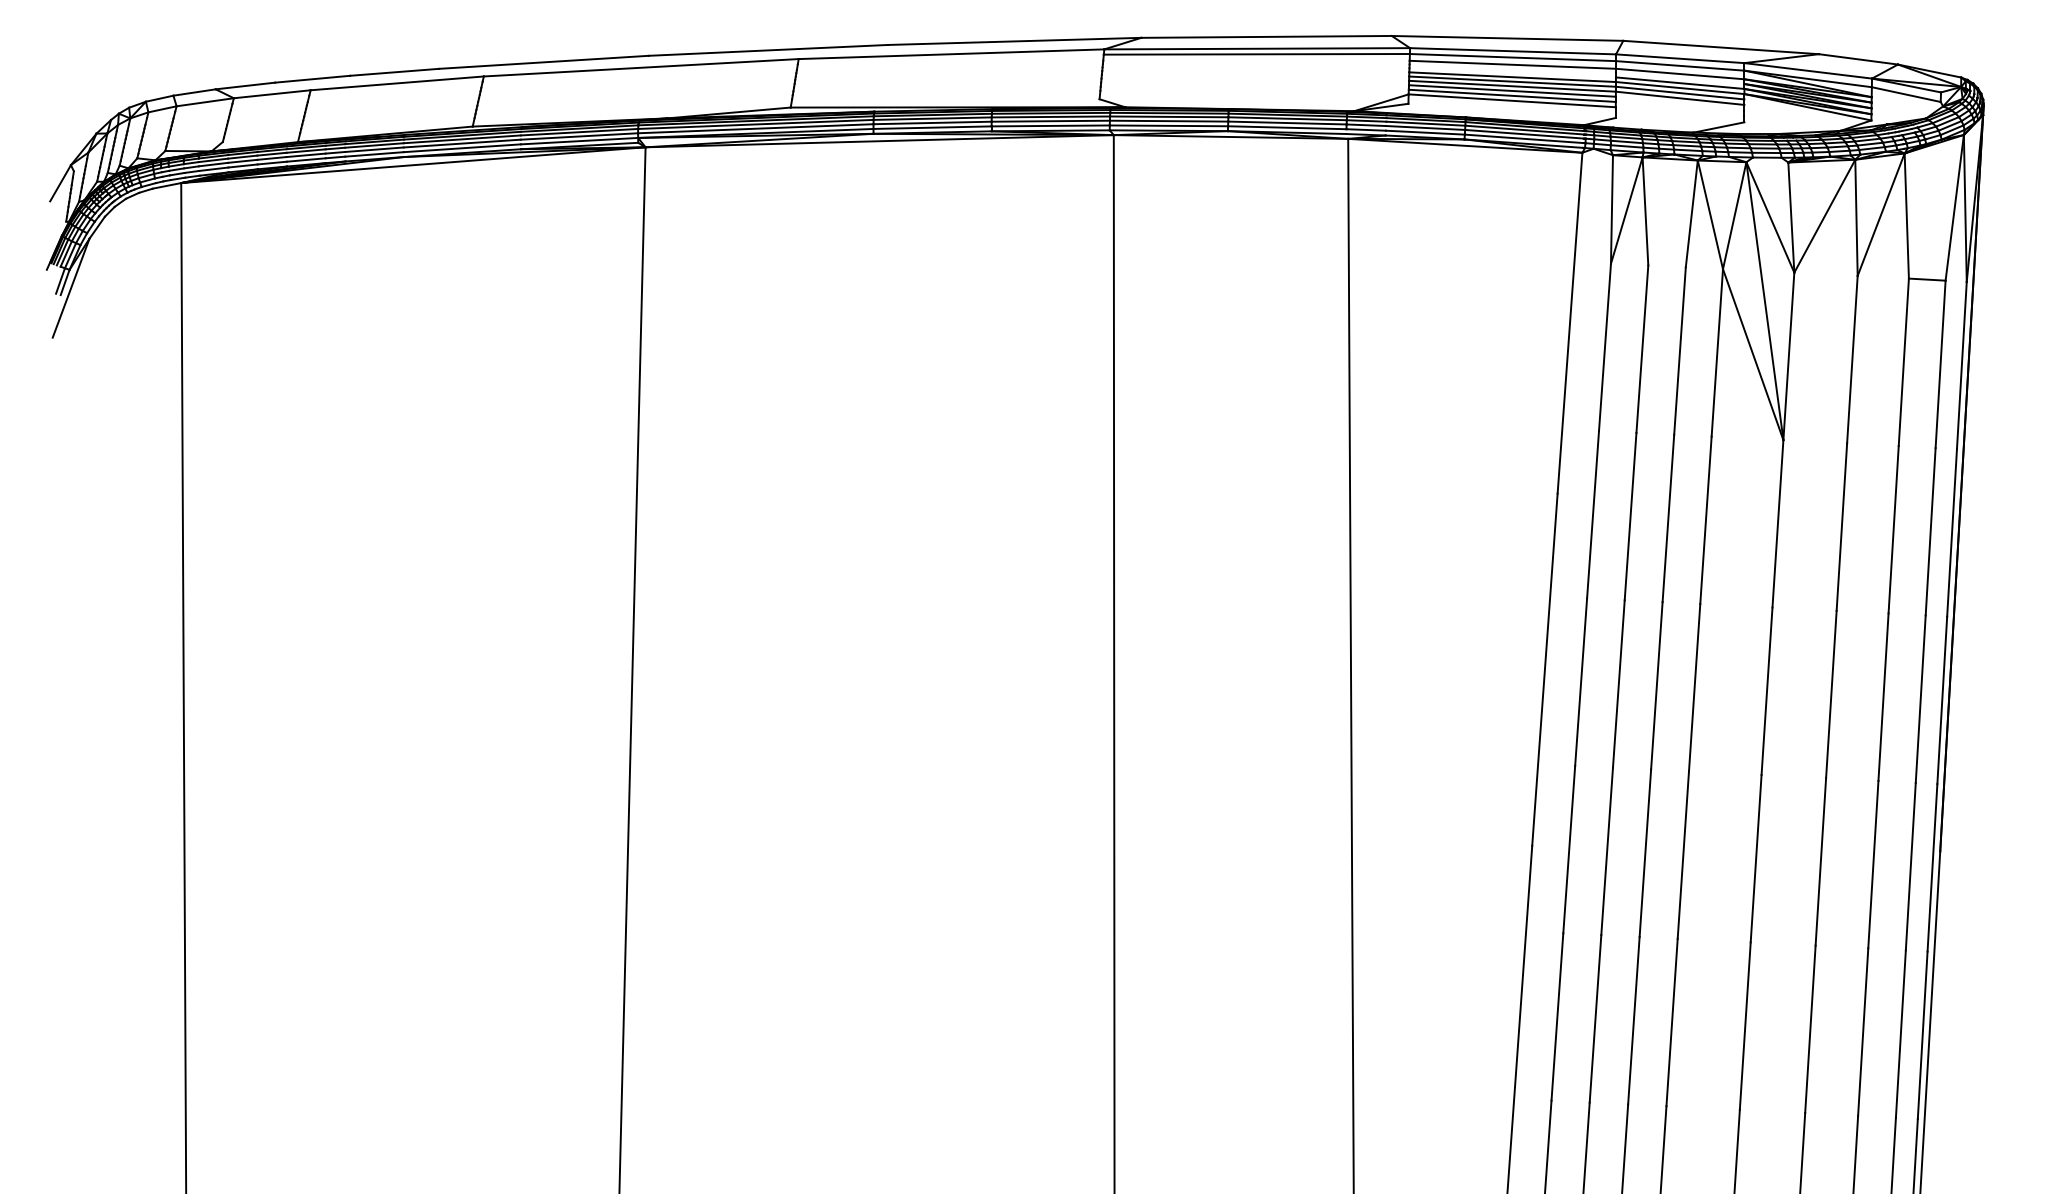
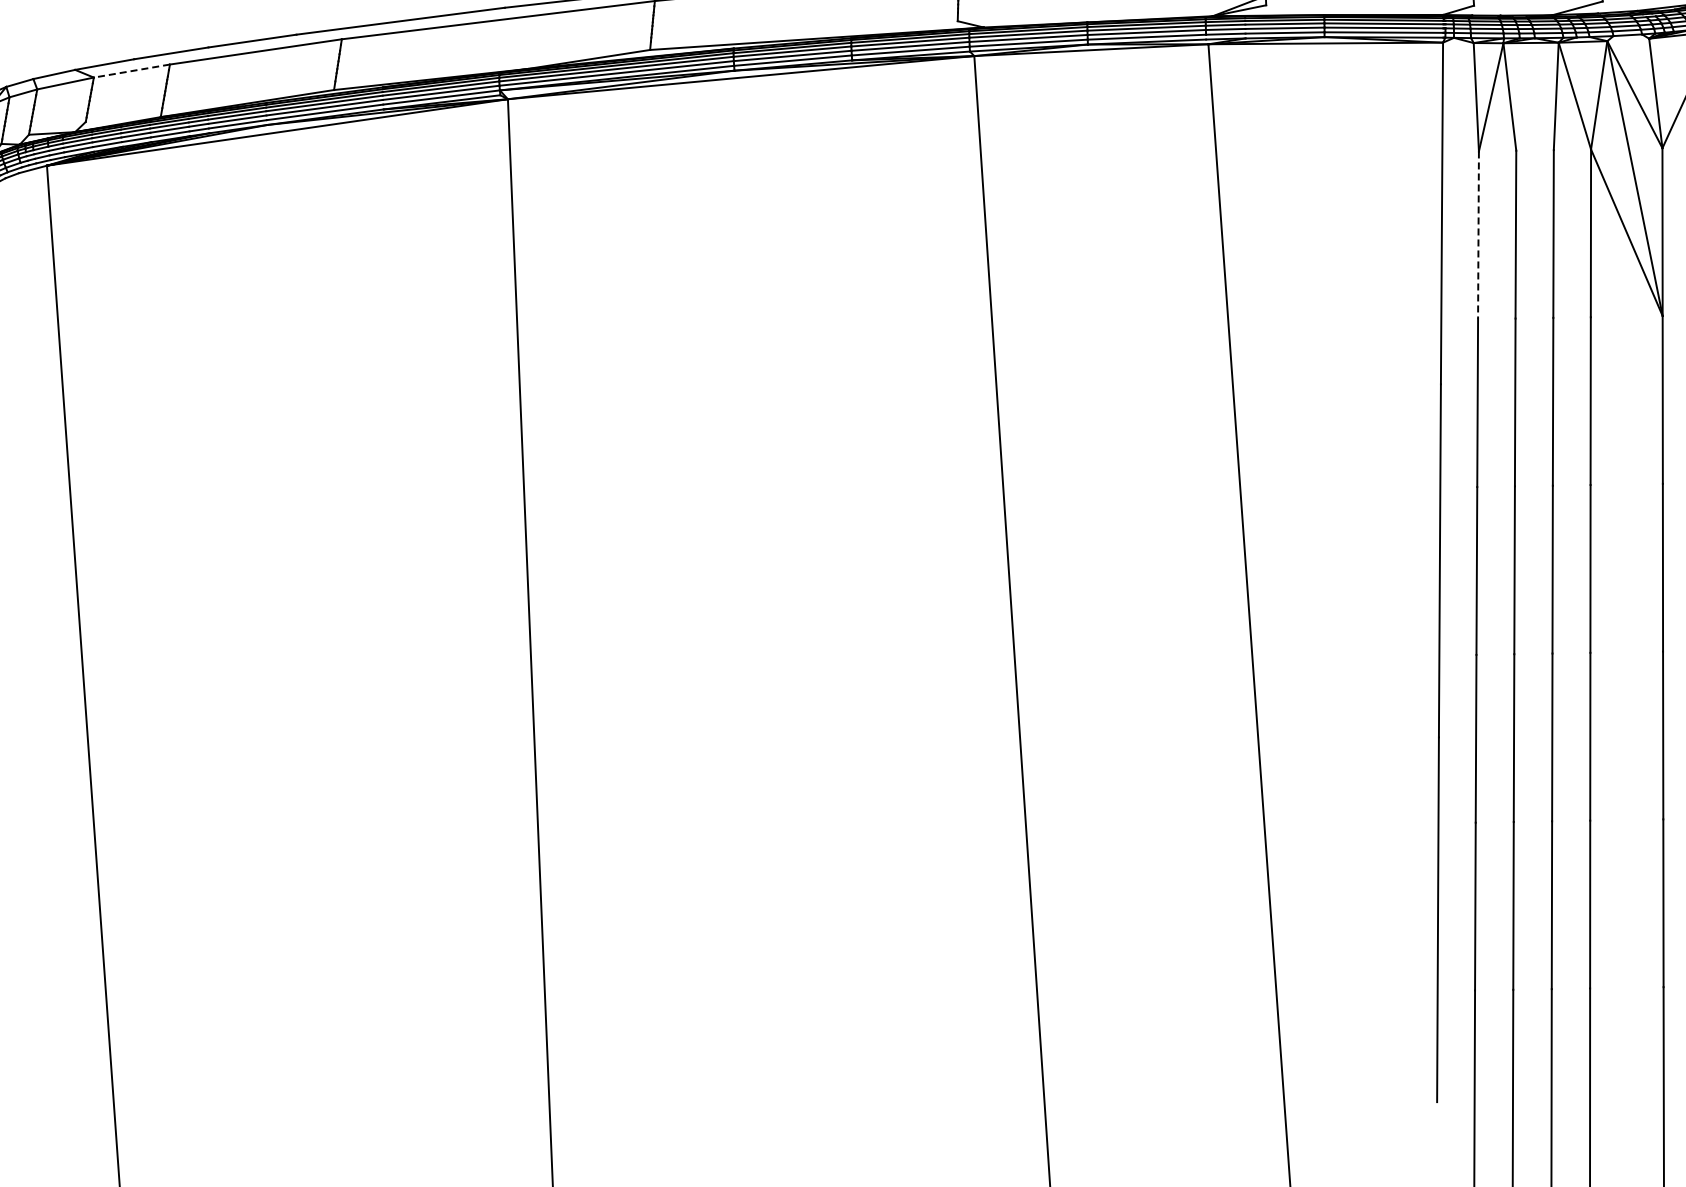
line: (272, 94) -> (132, 71), solid -> dashed
line: (1604, 347) -> (1478, 235), solid -> dashed

